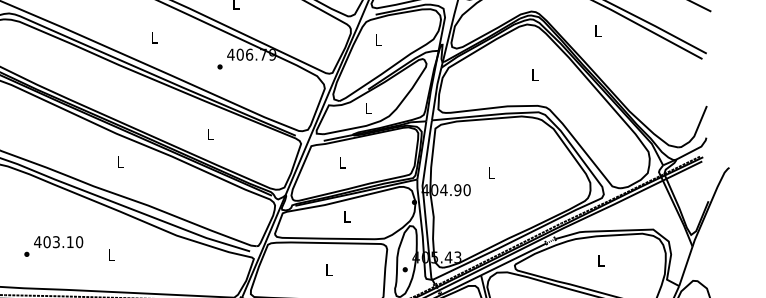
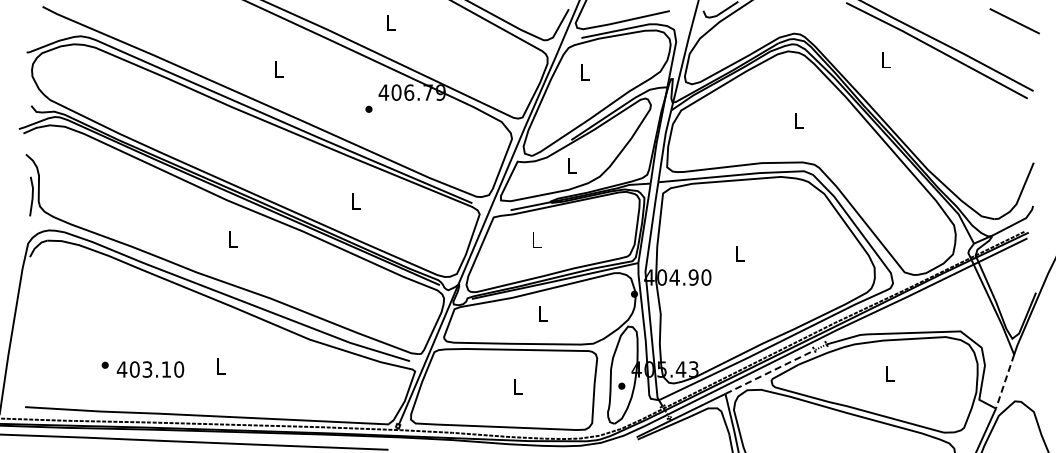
text: (58, 242) -> (150, 369), moved
line: (514, 259) -> (770, 372), solid -> dashed
line: (685, 267) -> (1004, 382), solid -> dashed

